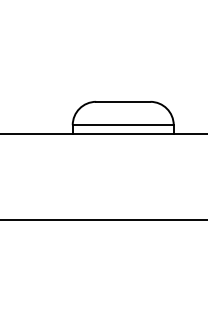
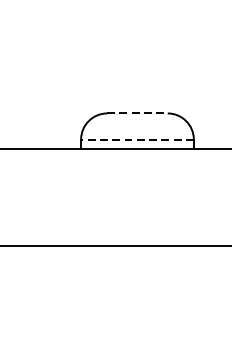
line: (123, 101) -> (137, 113), solid -> dashed
line: (123, 125) -> (137, 139), solid -> dashed

